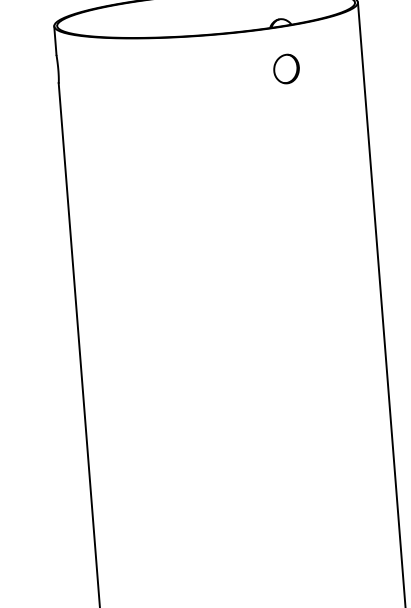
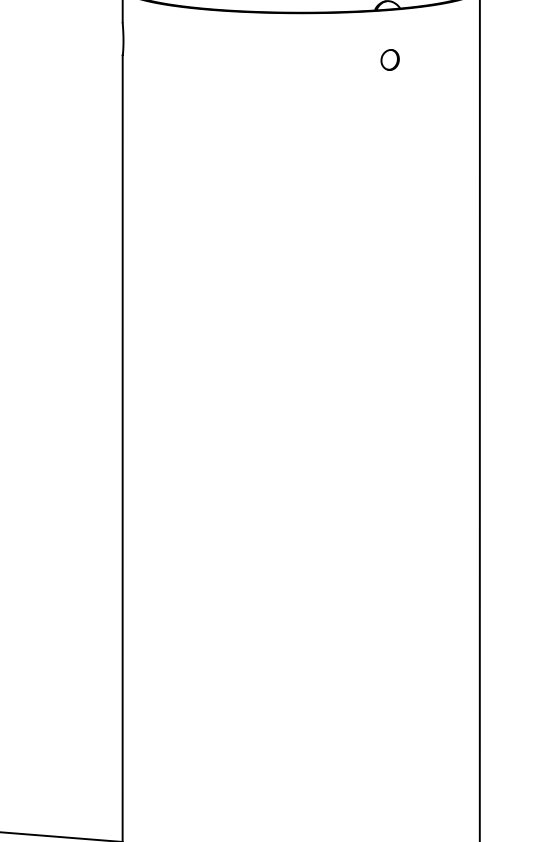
part: (285, 68) -> (389, 59), size x0.6

